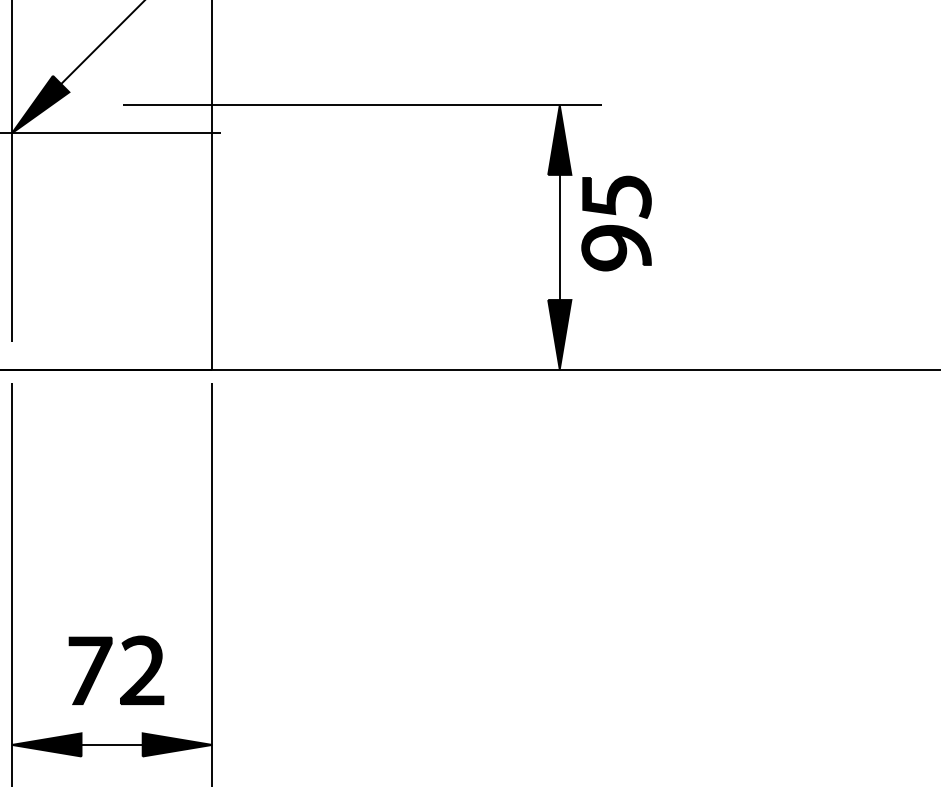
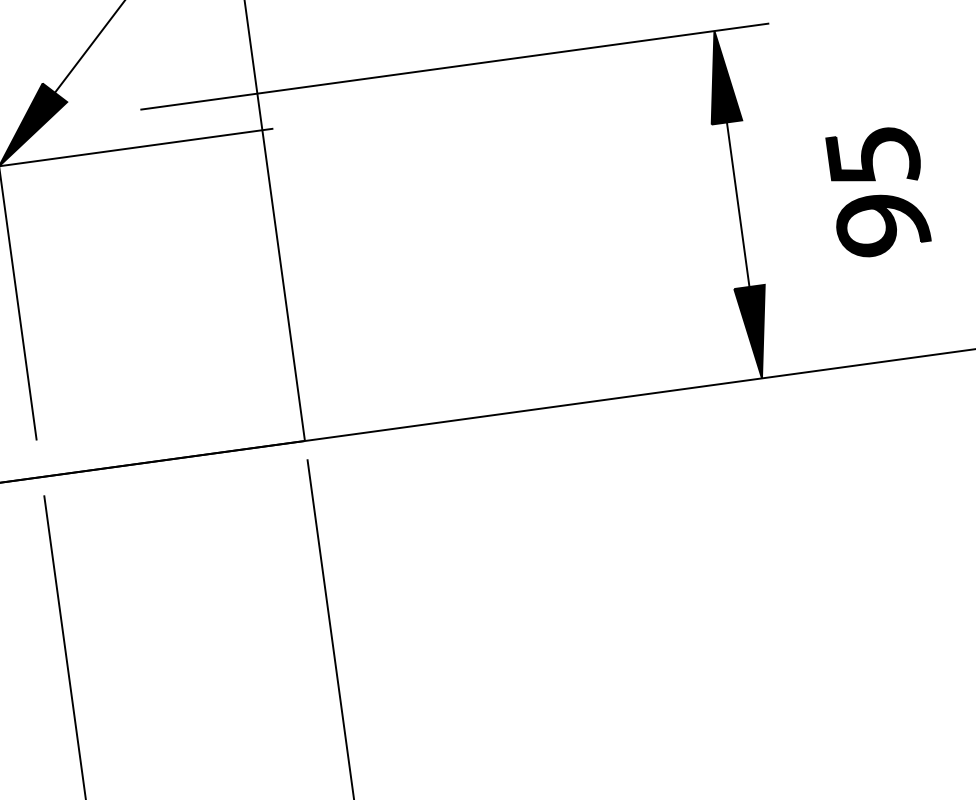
part: (616, 223) -> (878, 192), moved

